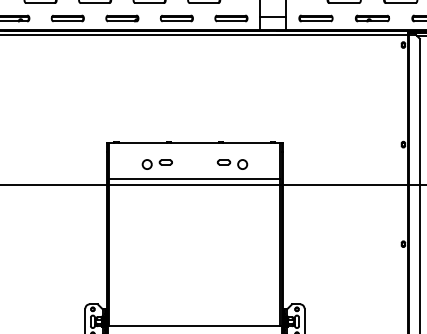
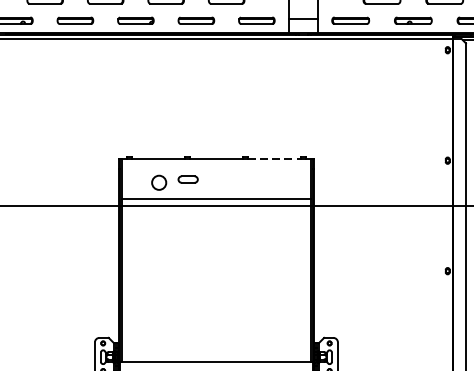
line: (247, 143) -> (274, 159), solid -> dashed
part: (156, 164) -> (173, 182), size x1.4
part: (232, 164) -> (258, 182), removed

